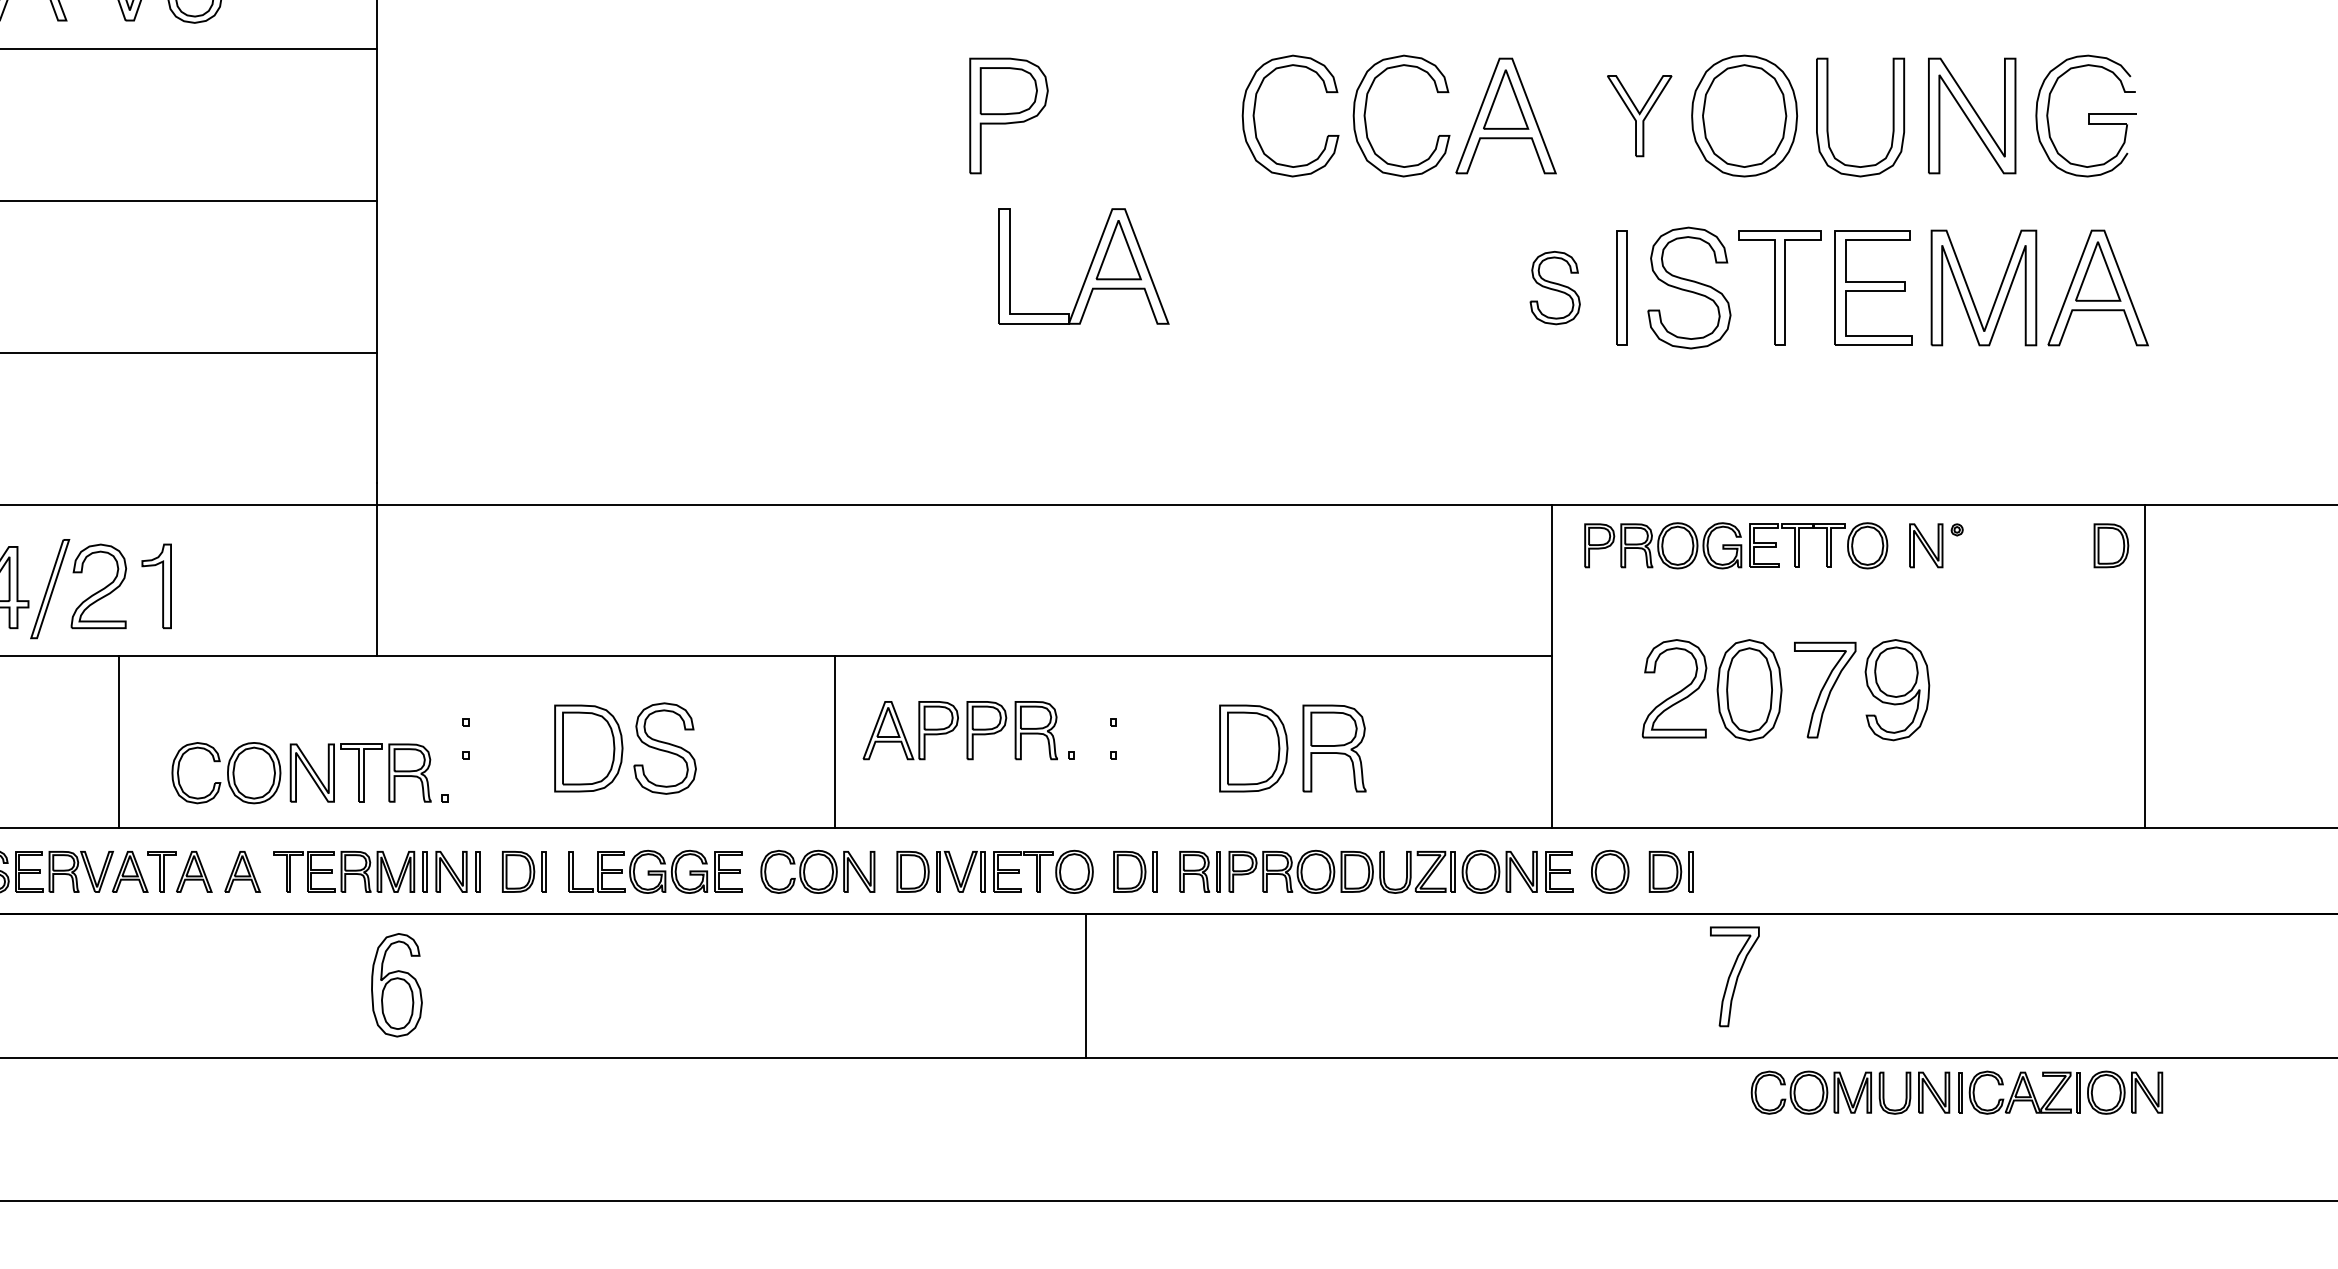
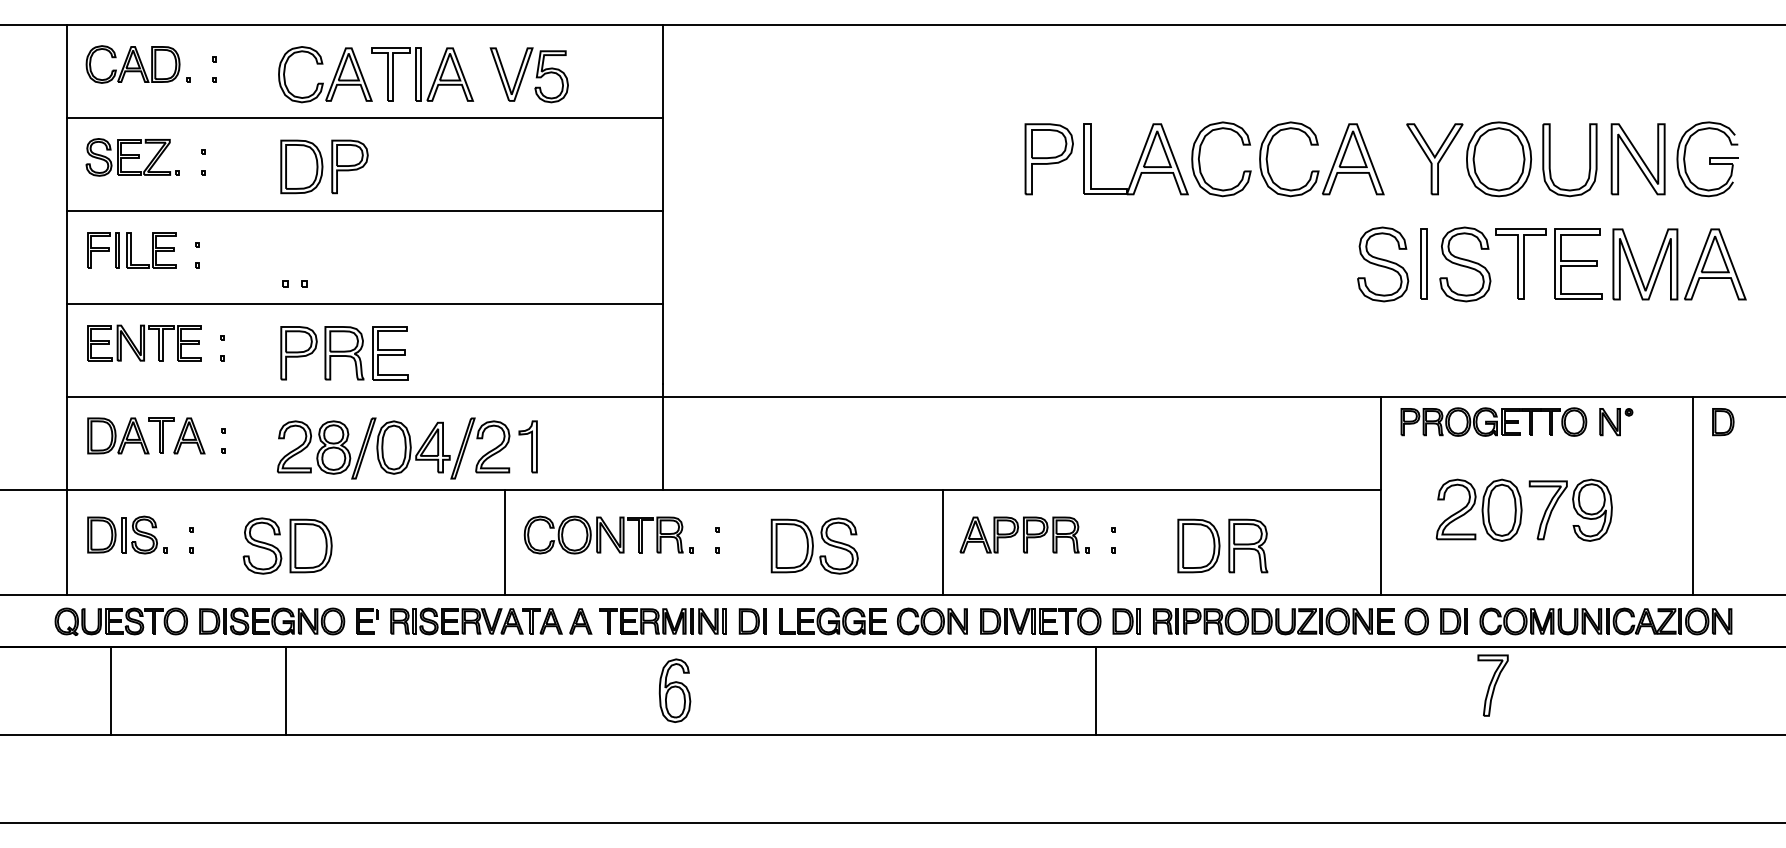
part: (1639, 116) -> (1434, 159), size x1.43
part: (1082, 266) -> (1135, 159), moved
part: (1555, 288) -> (1383, 264), size x1.67
line: (2144, 665) -> (1692, 495), moved
part: (309, 772) -> (608, 534), moved
part: (1956, 1092) -> (1605, 621), moved

